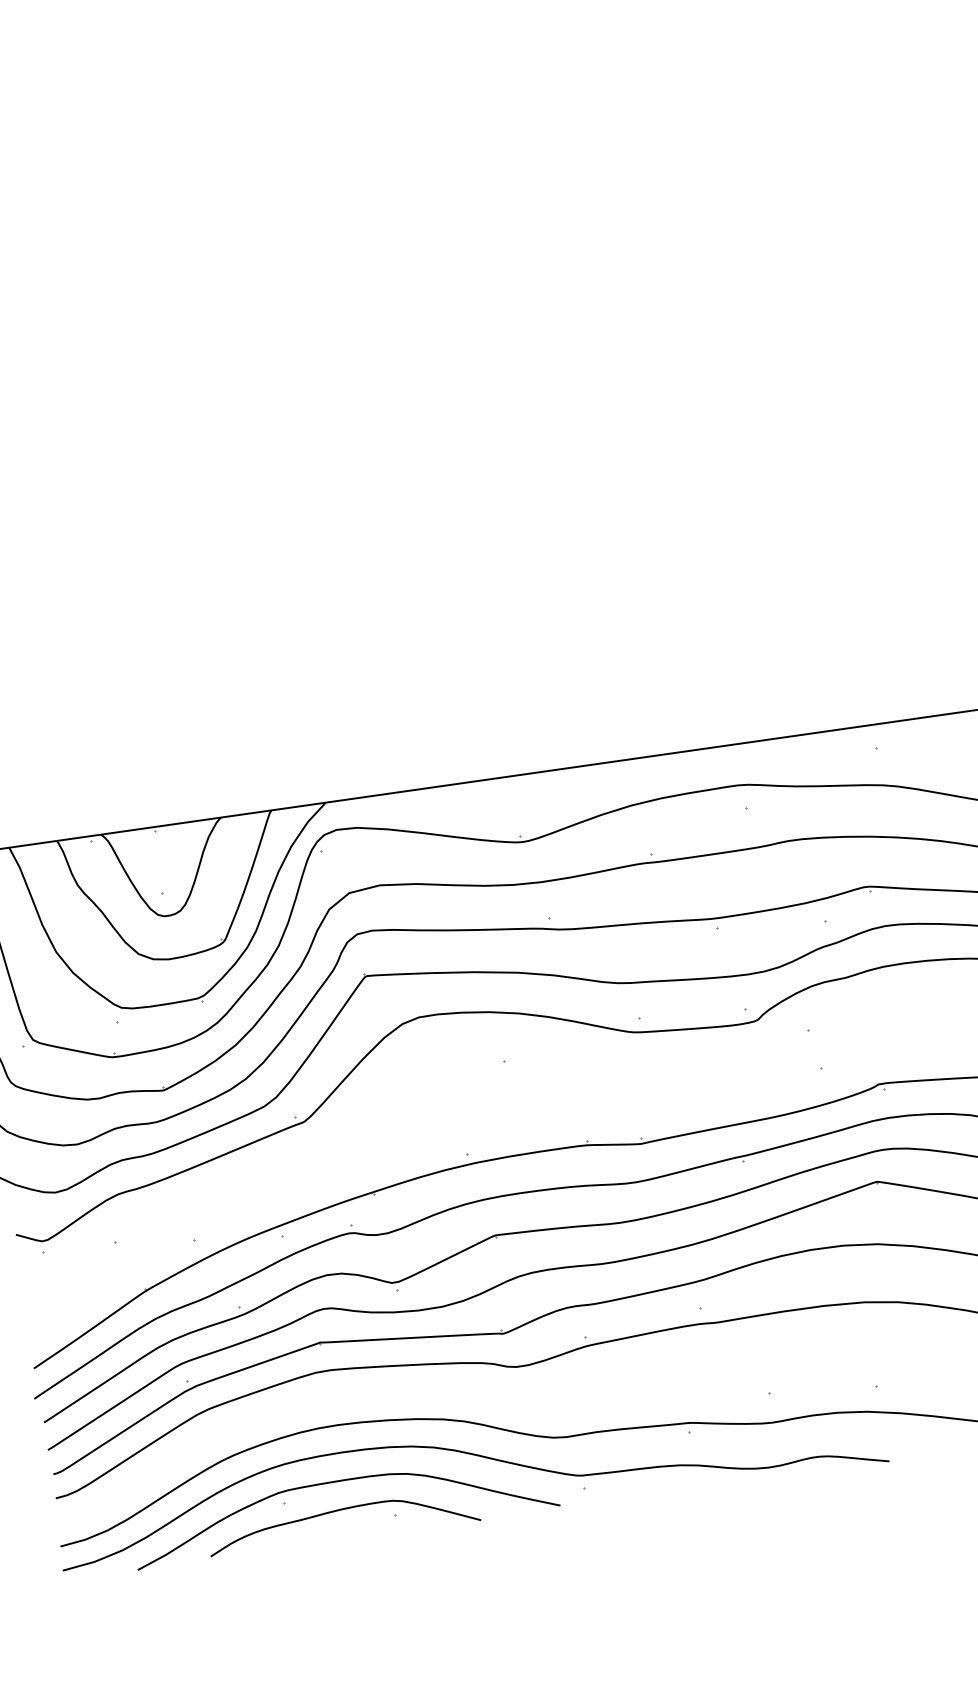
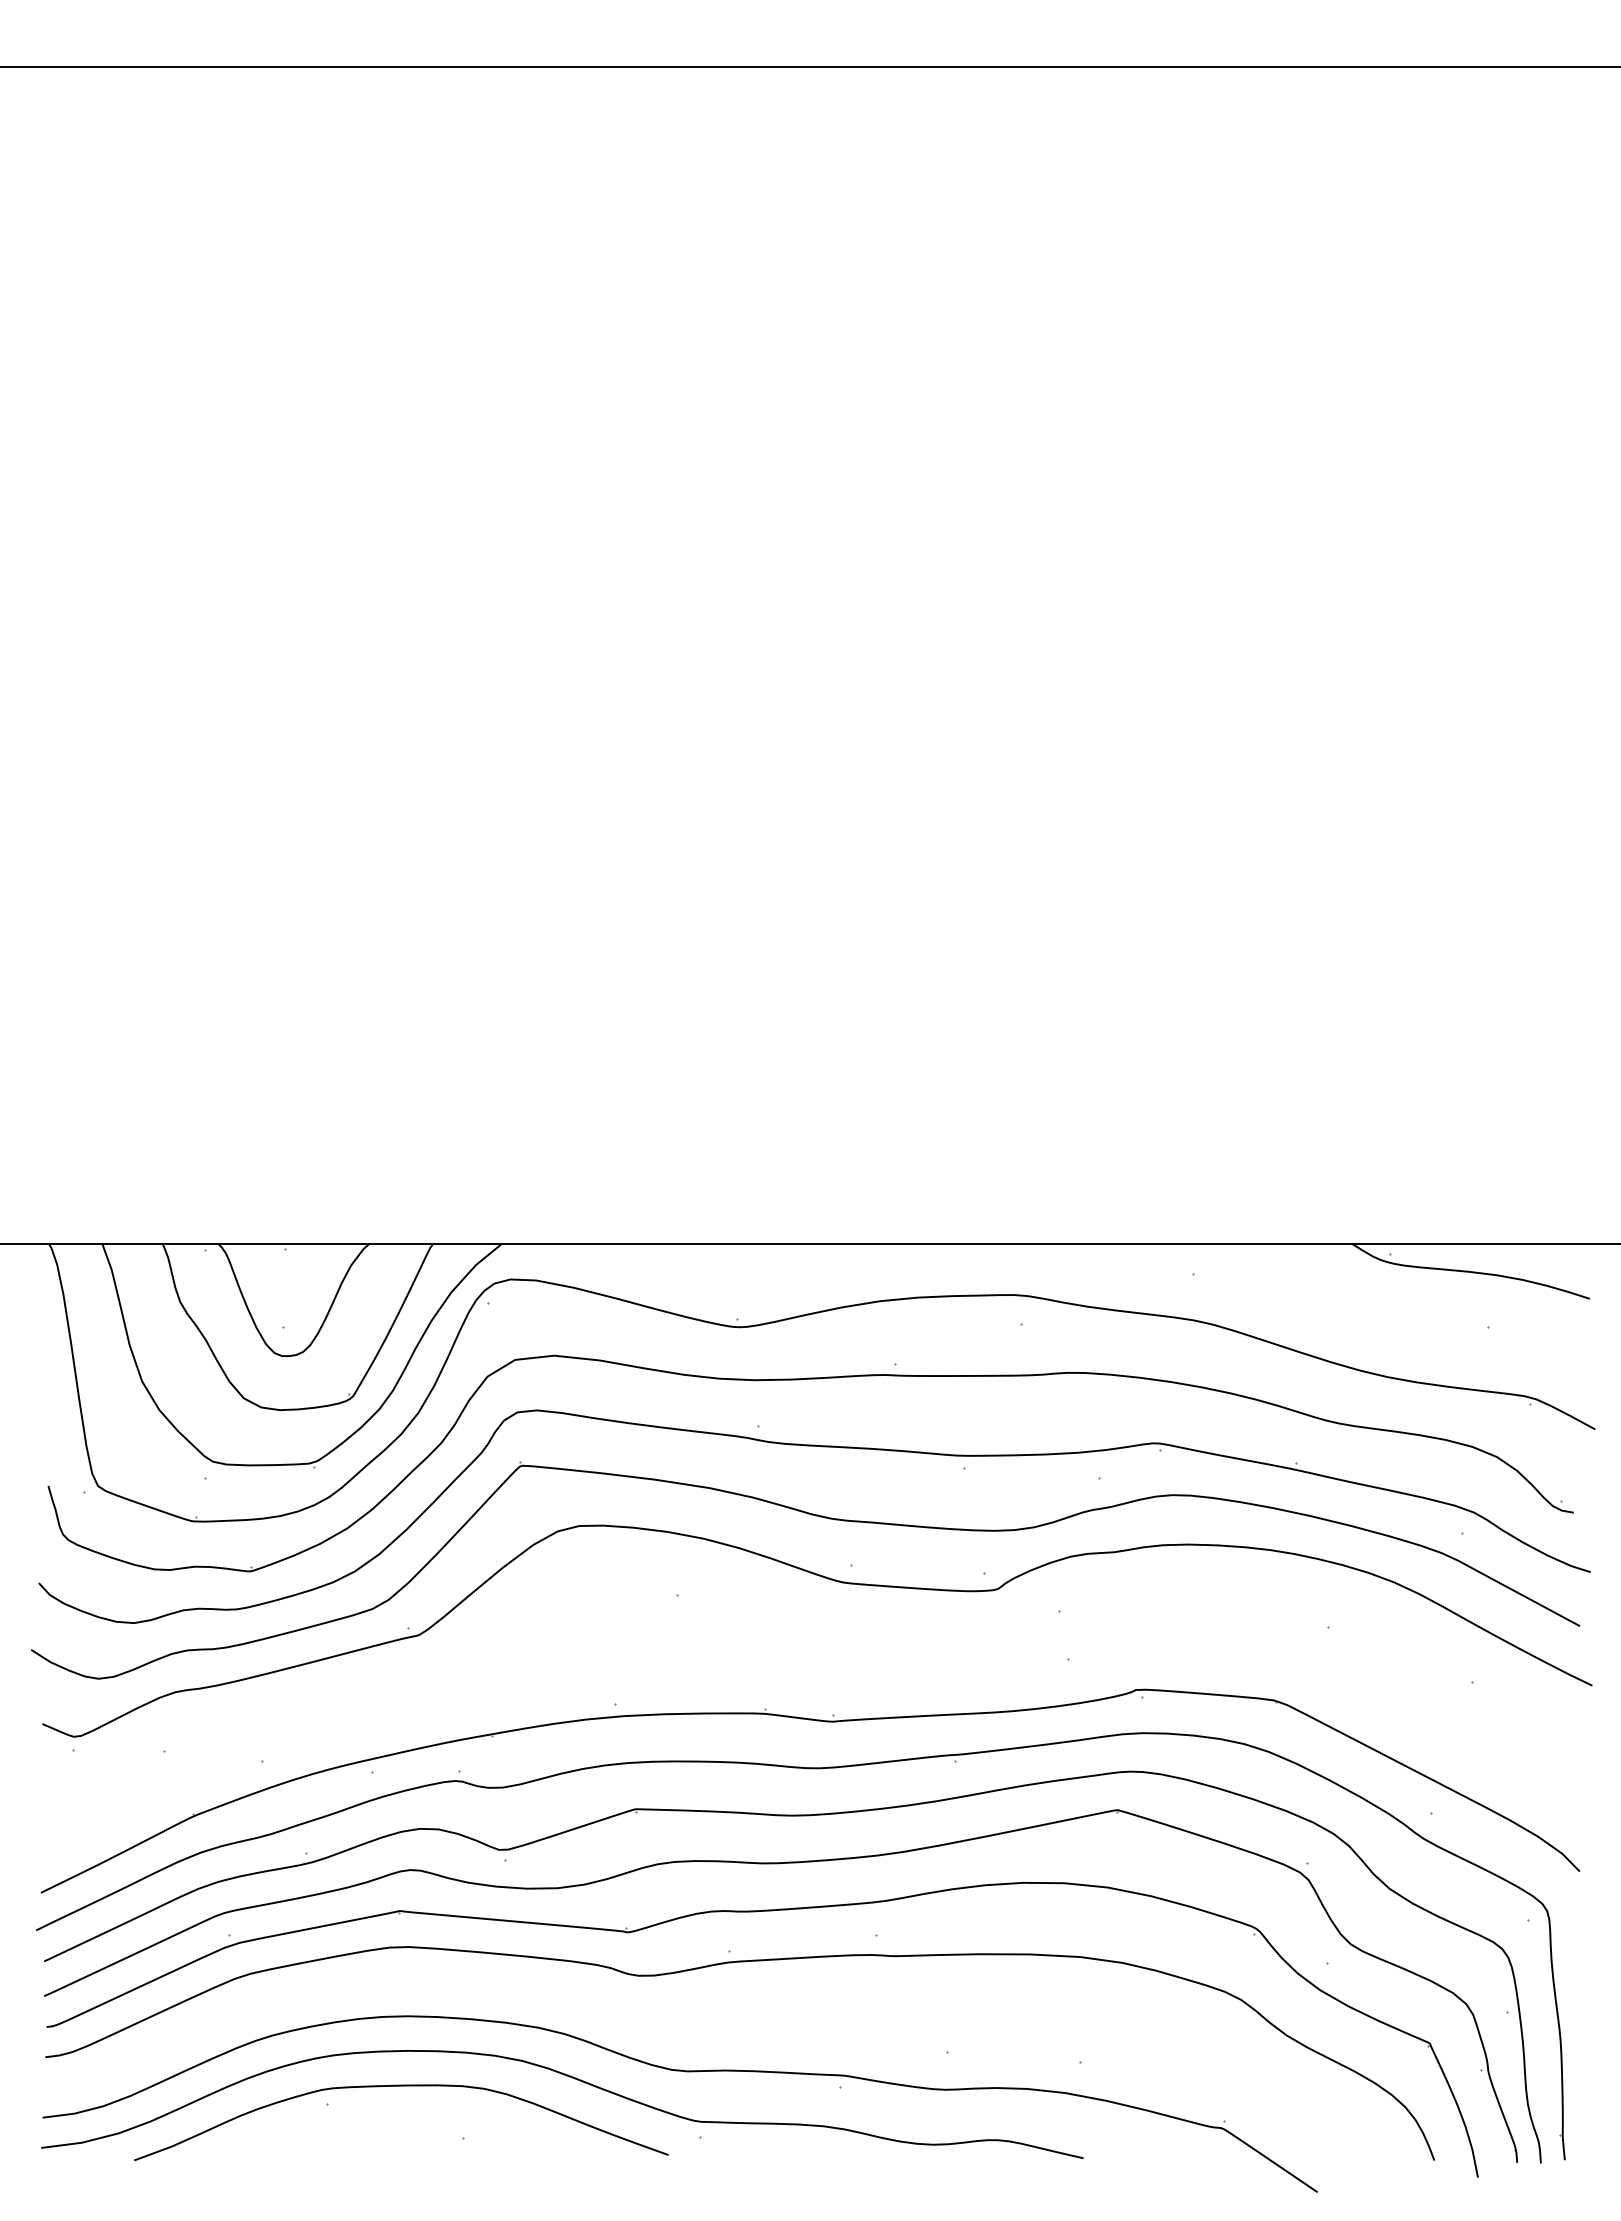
curve: (342, 1510) -> (397, 2122), removed

